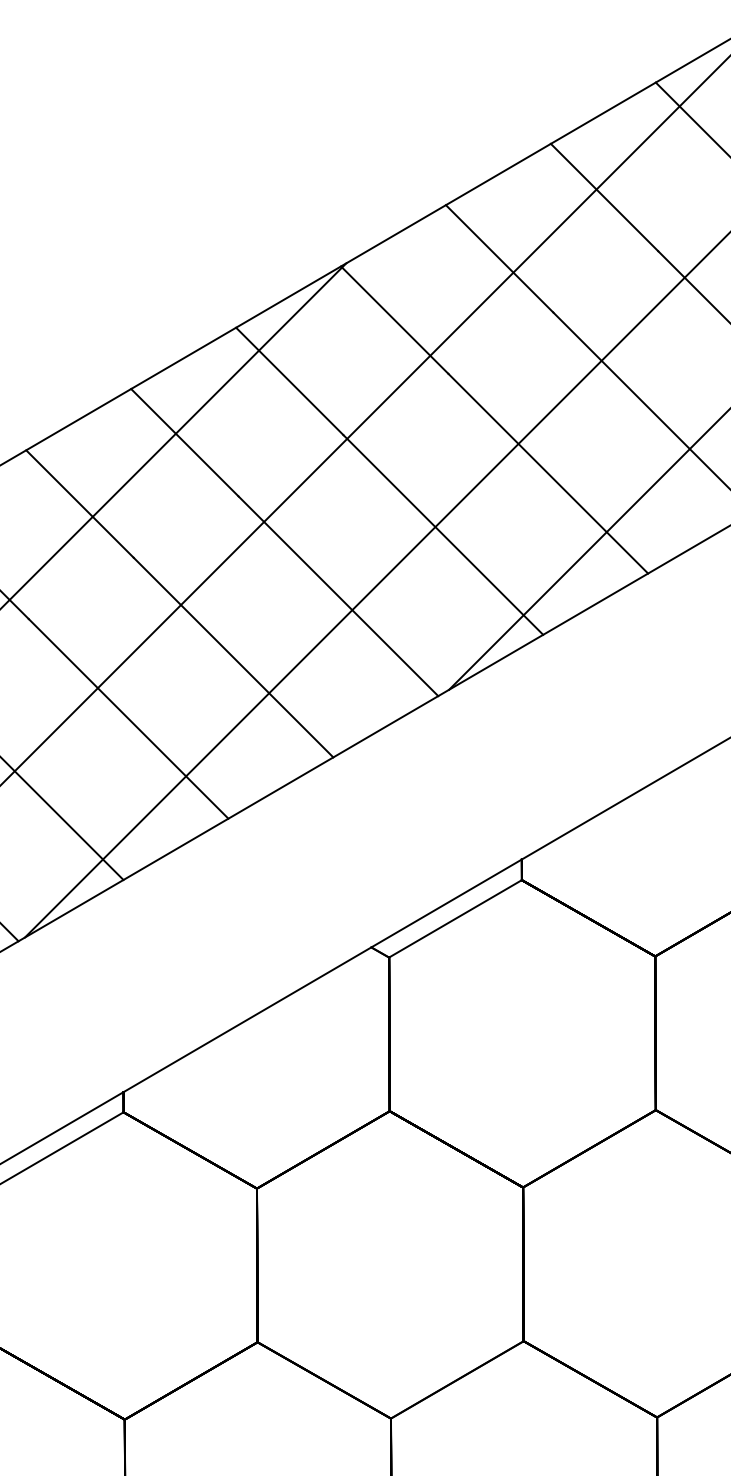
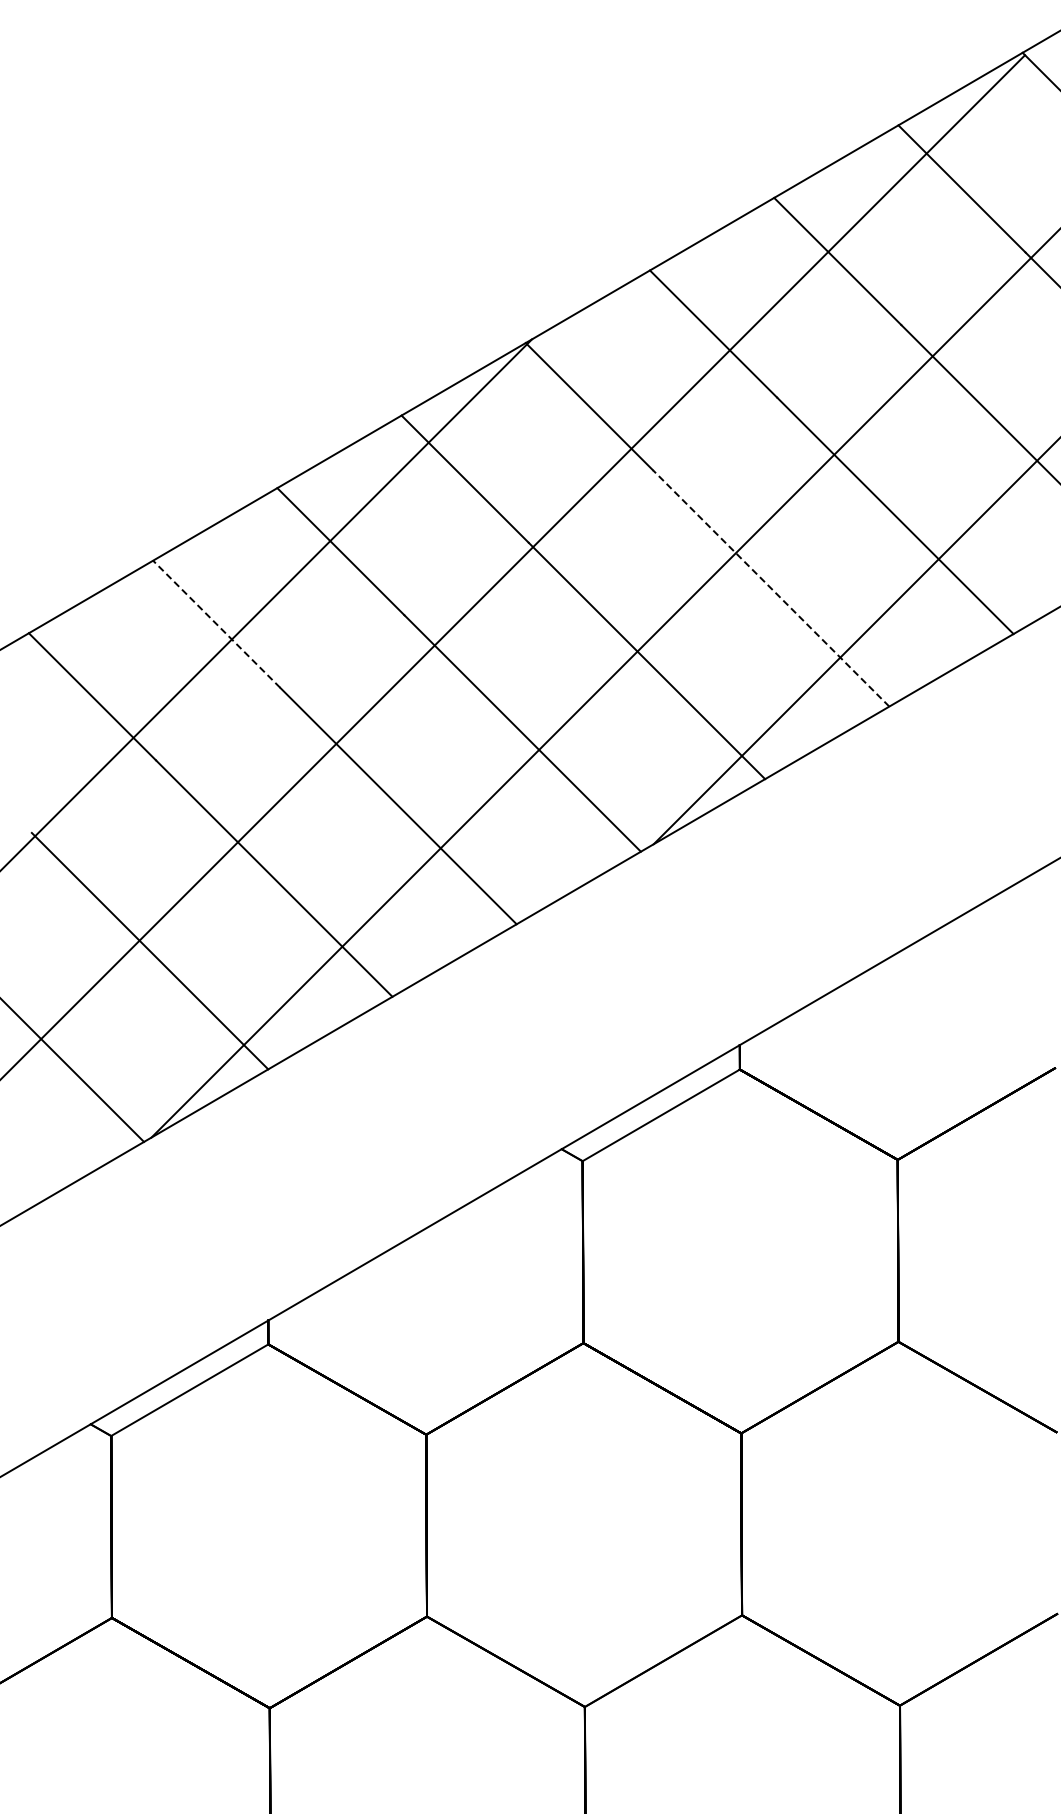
line: (547, 473) -> (770, 588), solid -> dashed
line: (79, 504) -> (216, 624), solid -> dashed

